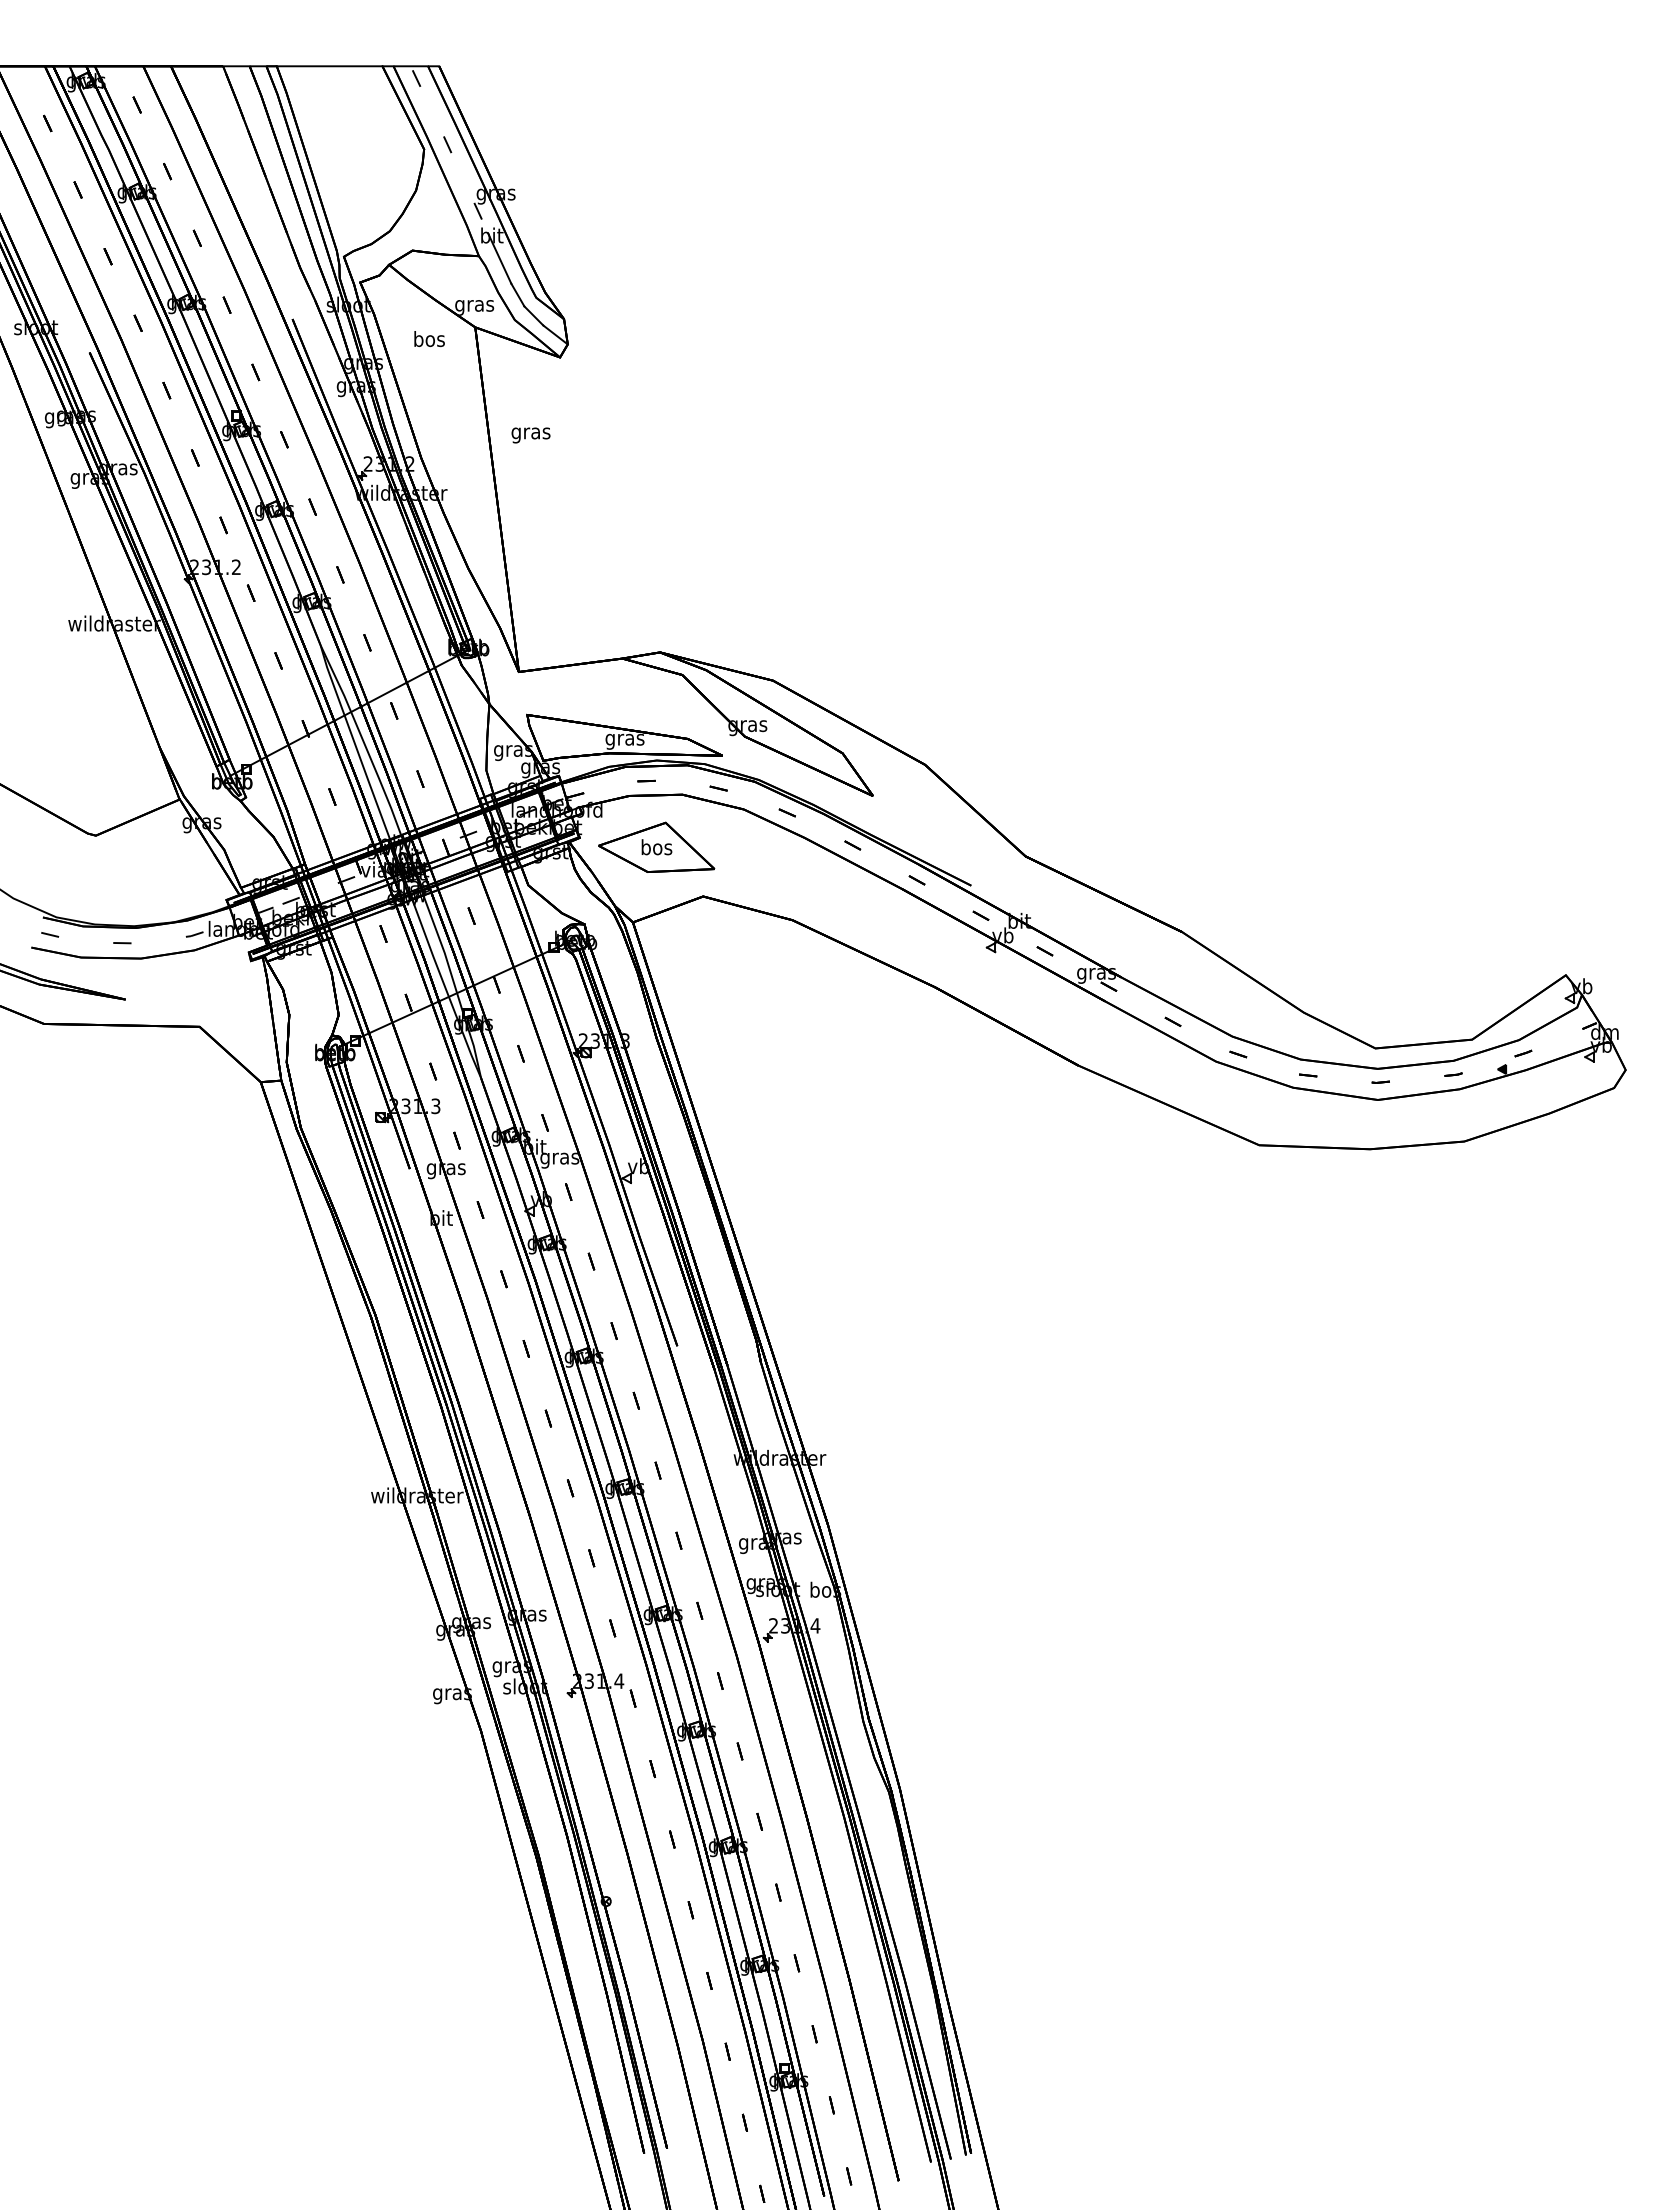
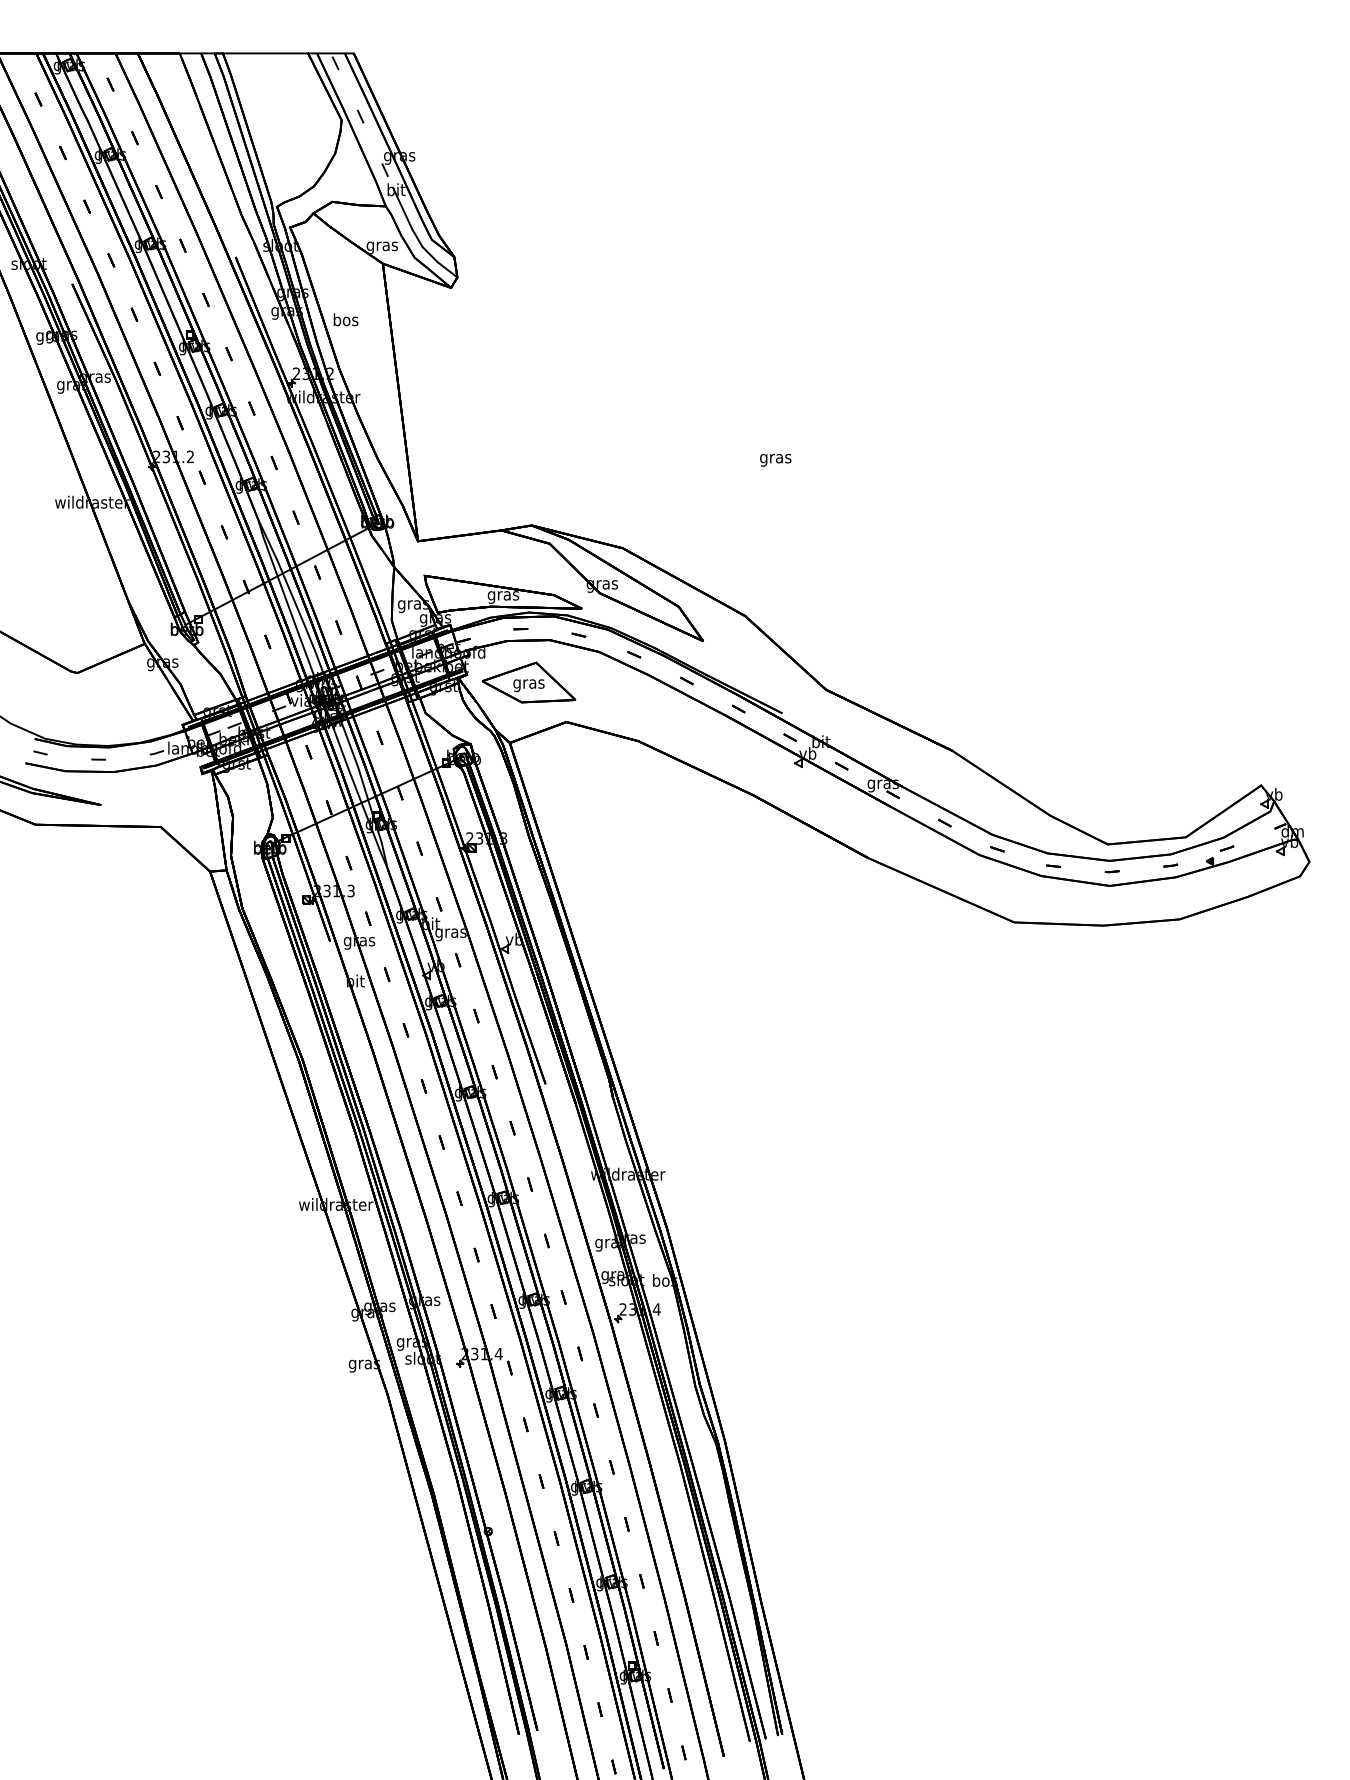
text: (429, 339) -> (345, 320), moved
text: (530, 435) -> (775, 460), moved
text: (656, 849) -> (528, 684), bos -> gras

